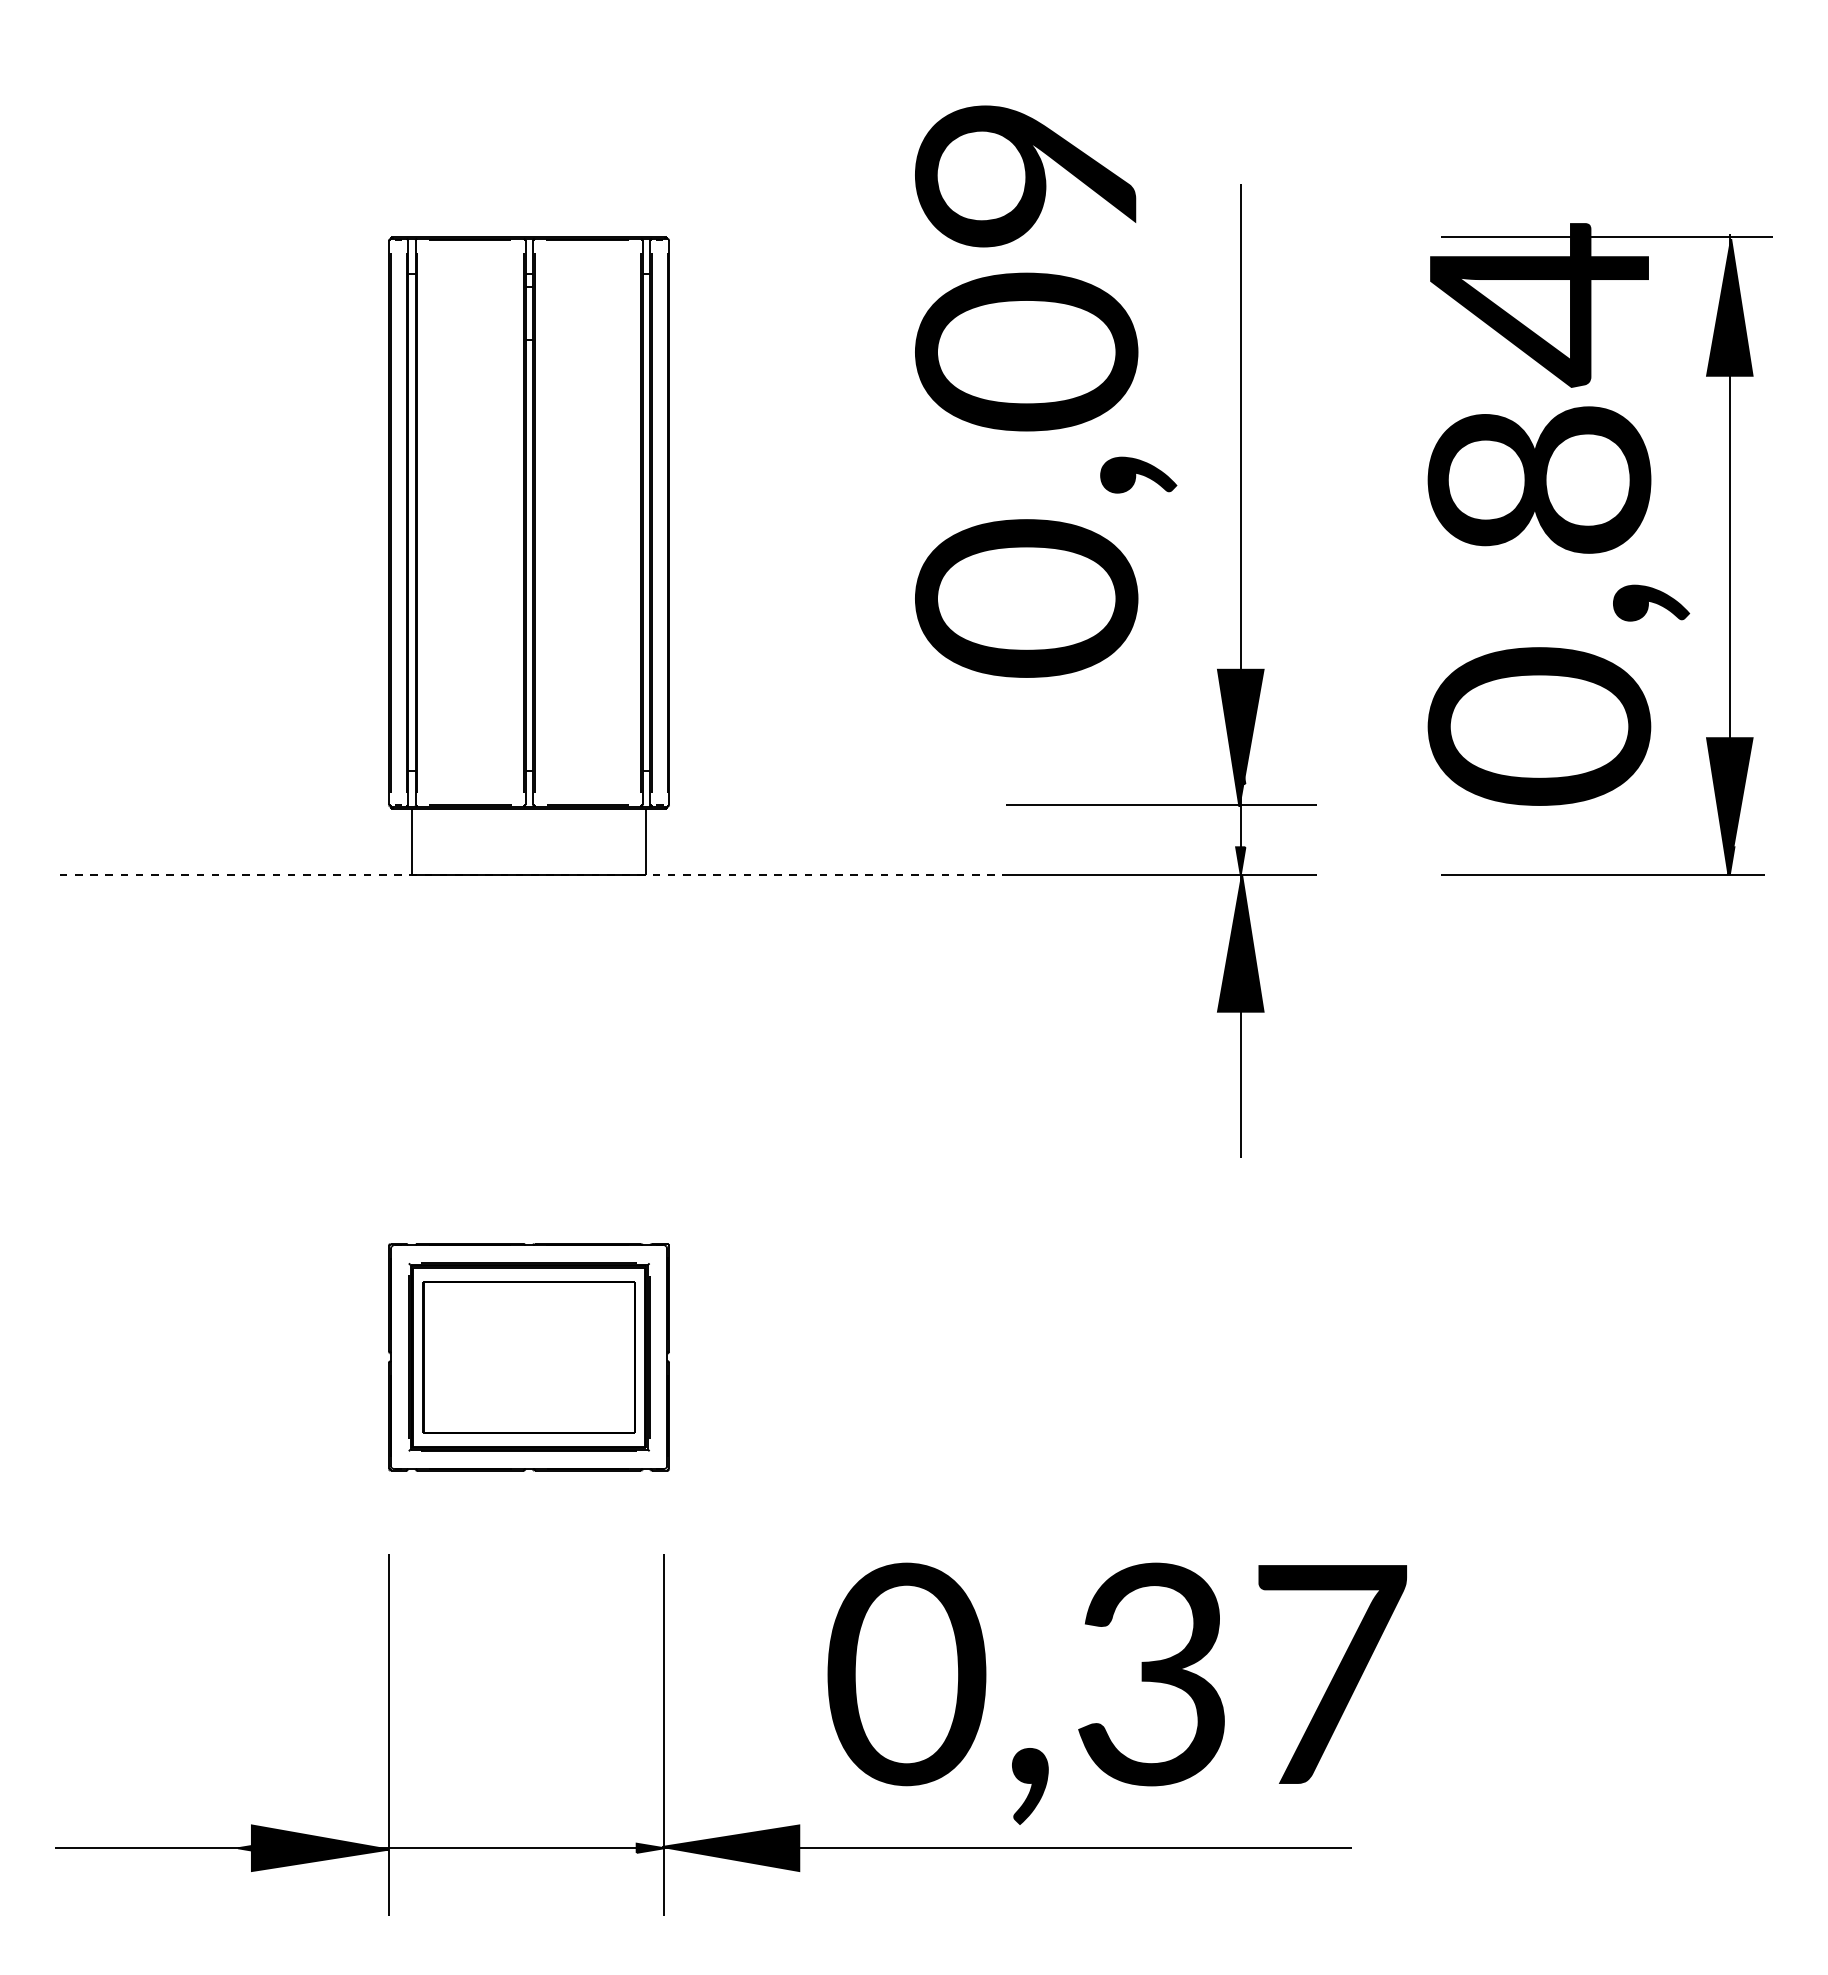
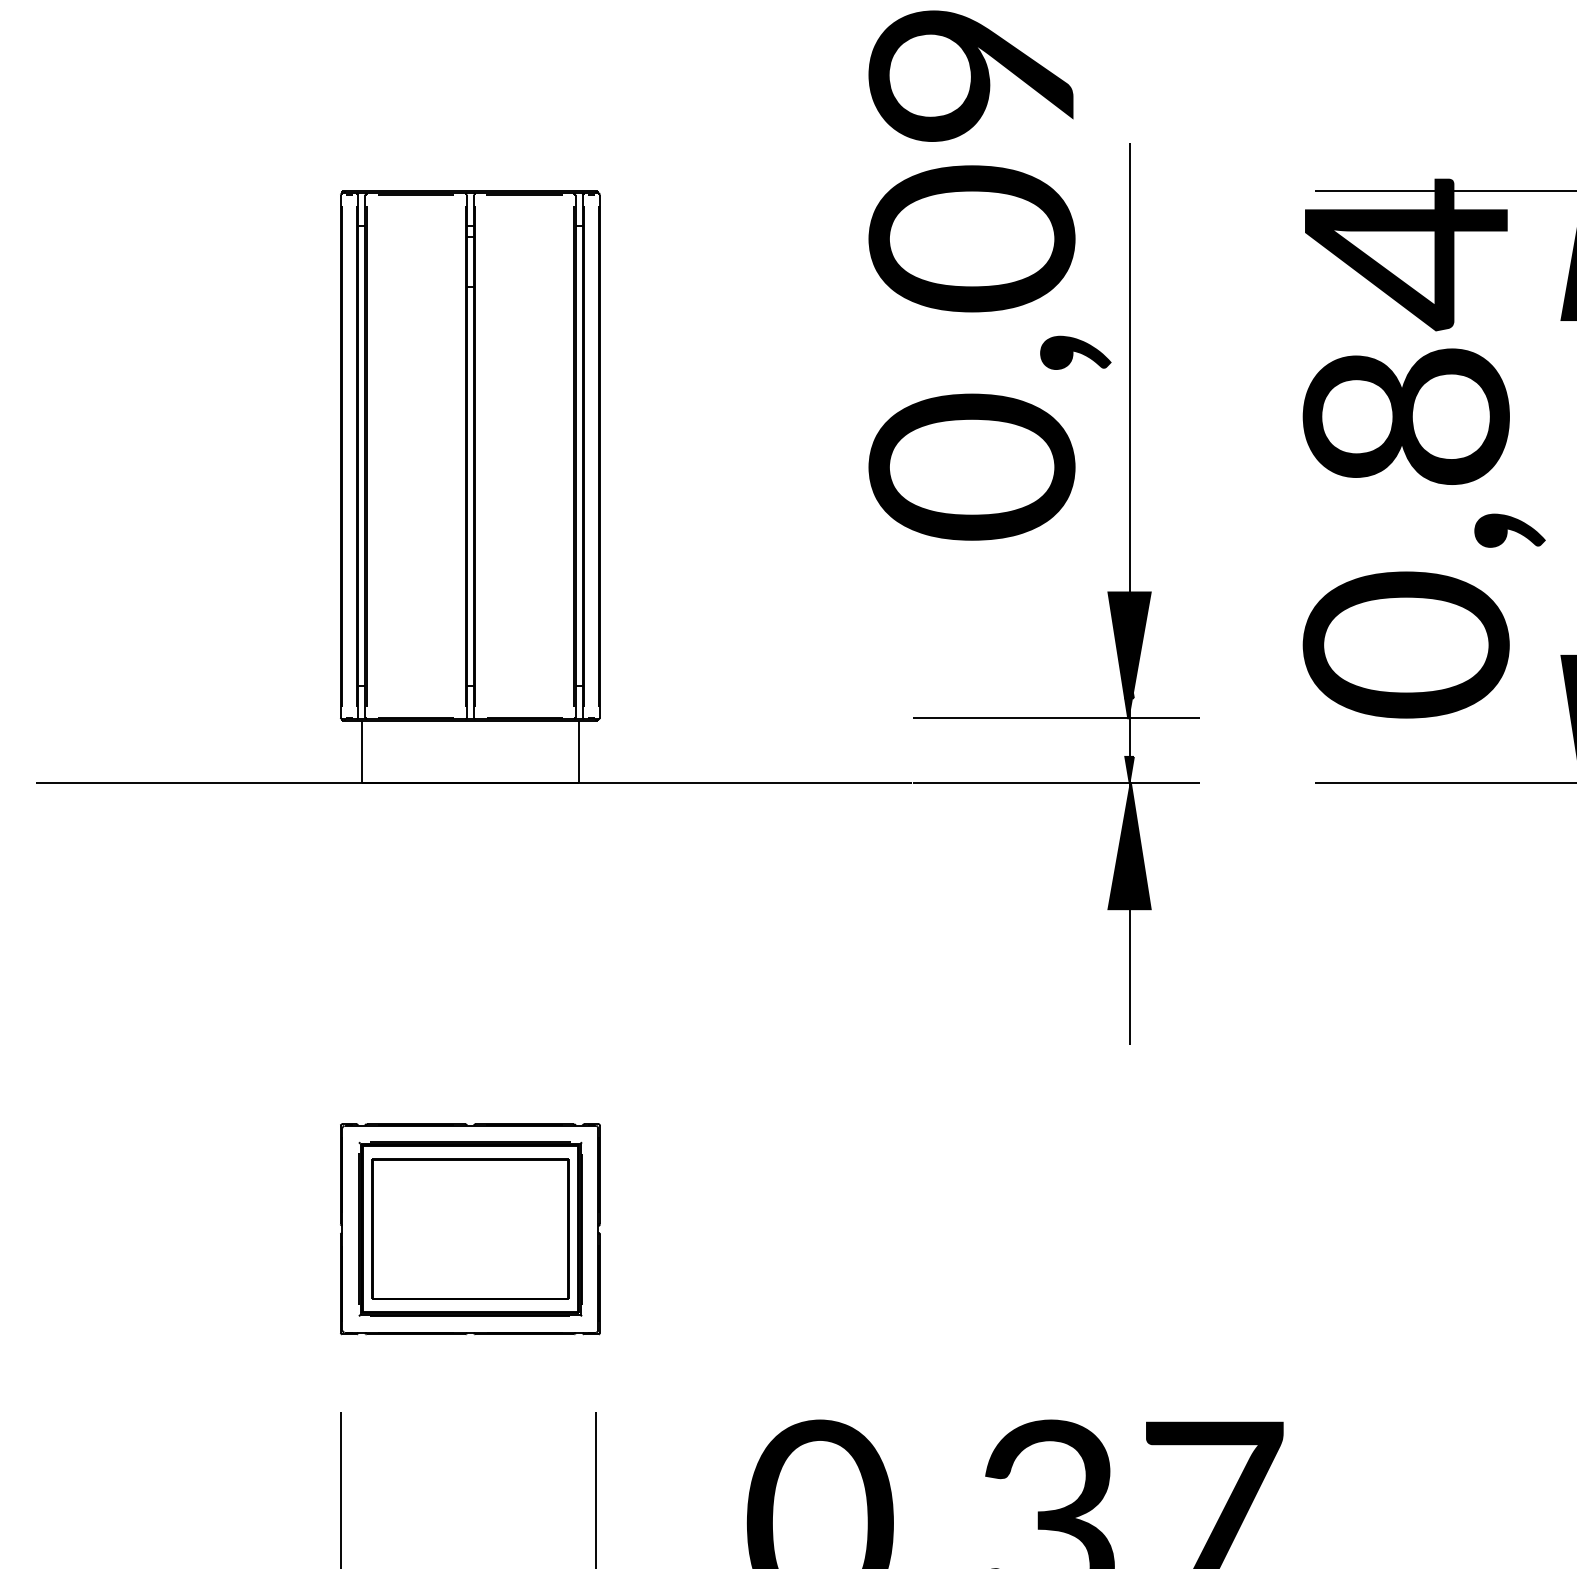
text: (1046, 391) -> (990, 275), moved
line: (533, 874) -> (474, 782), dashed -> solid

